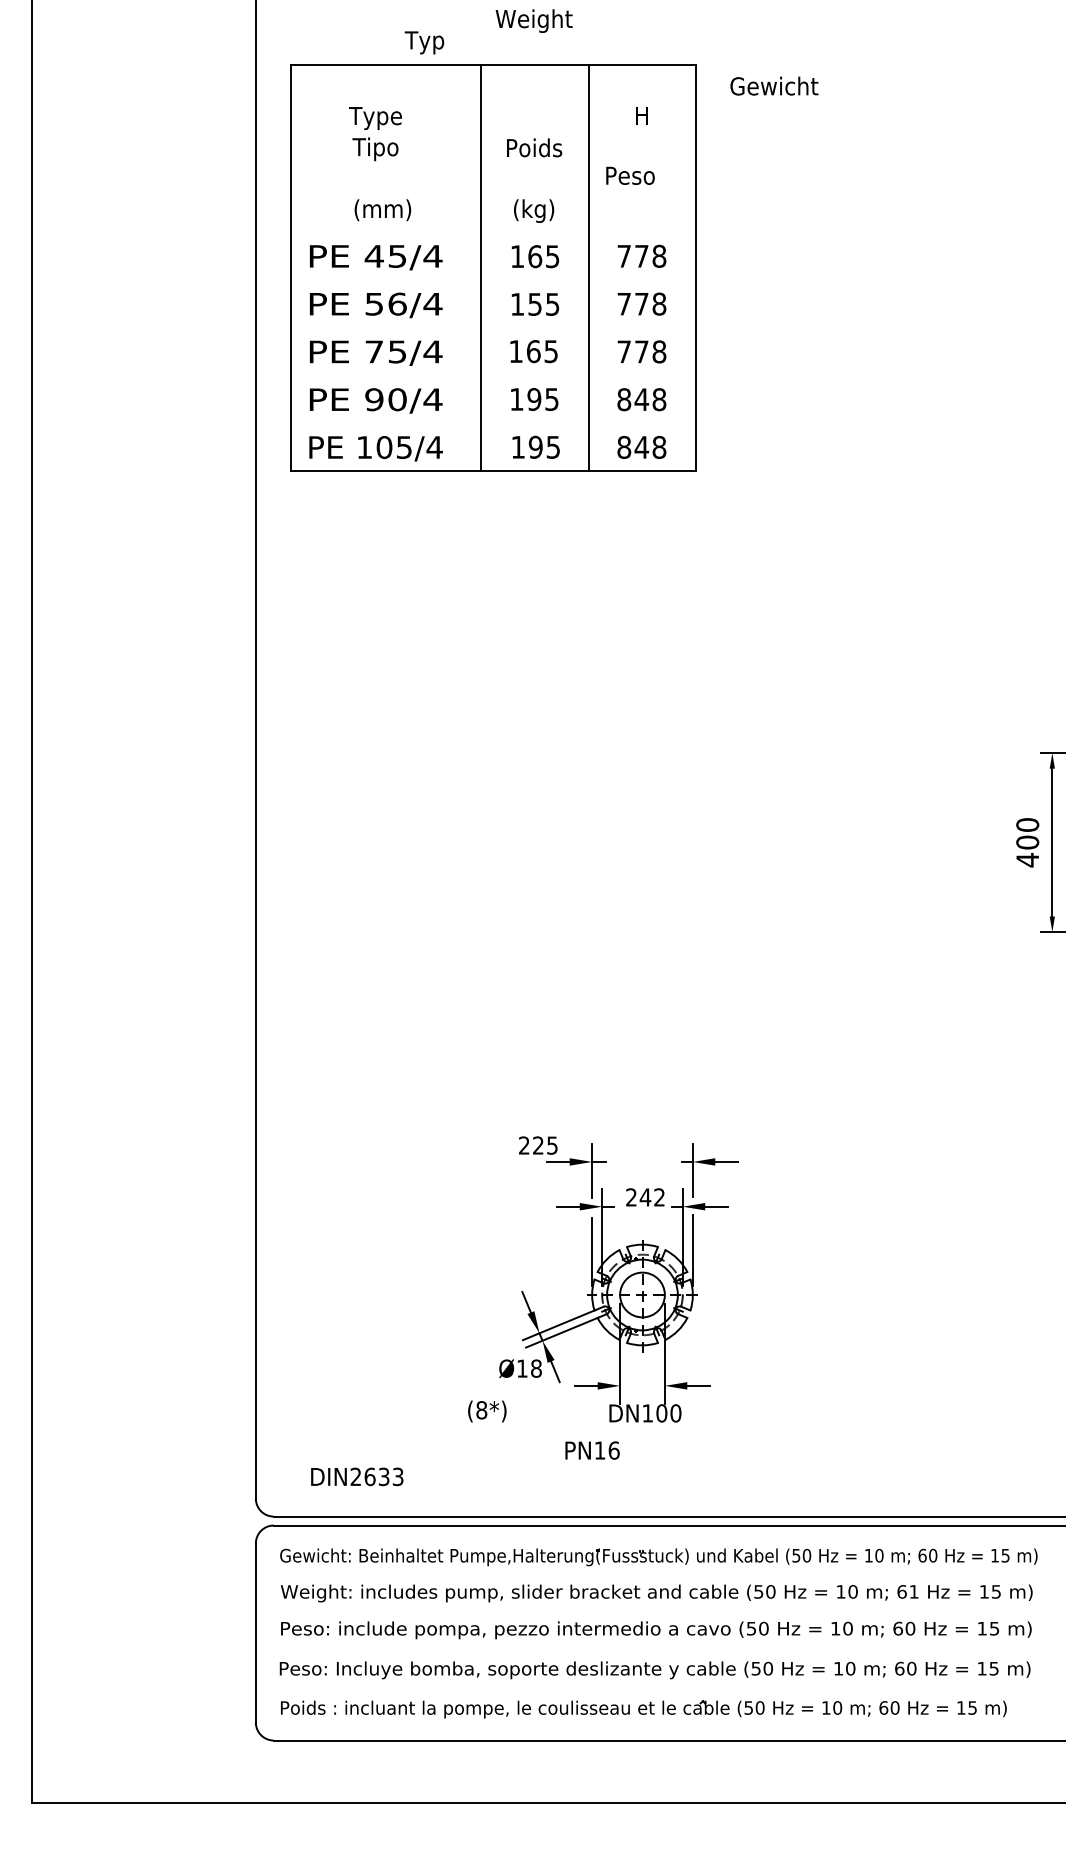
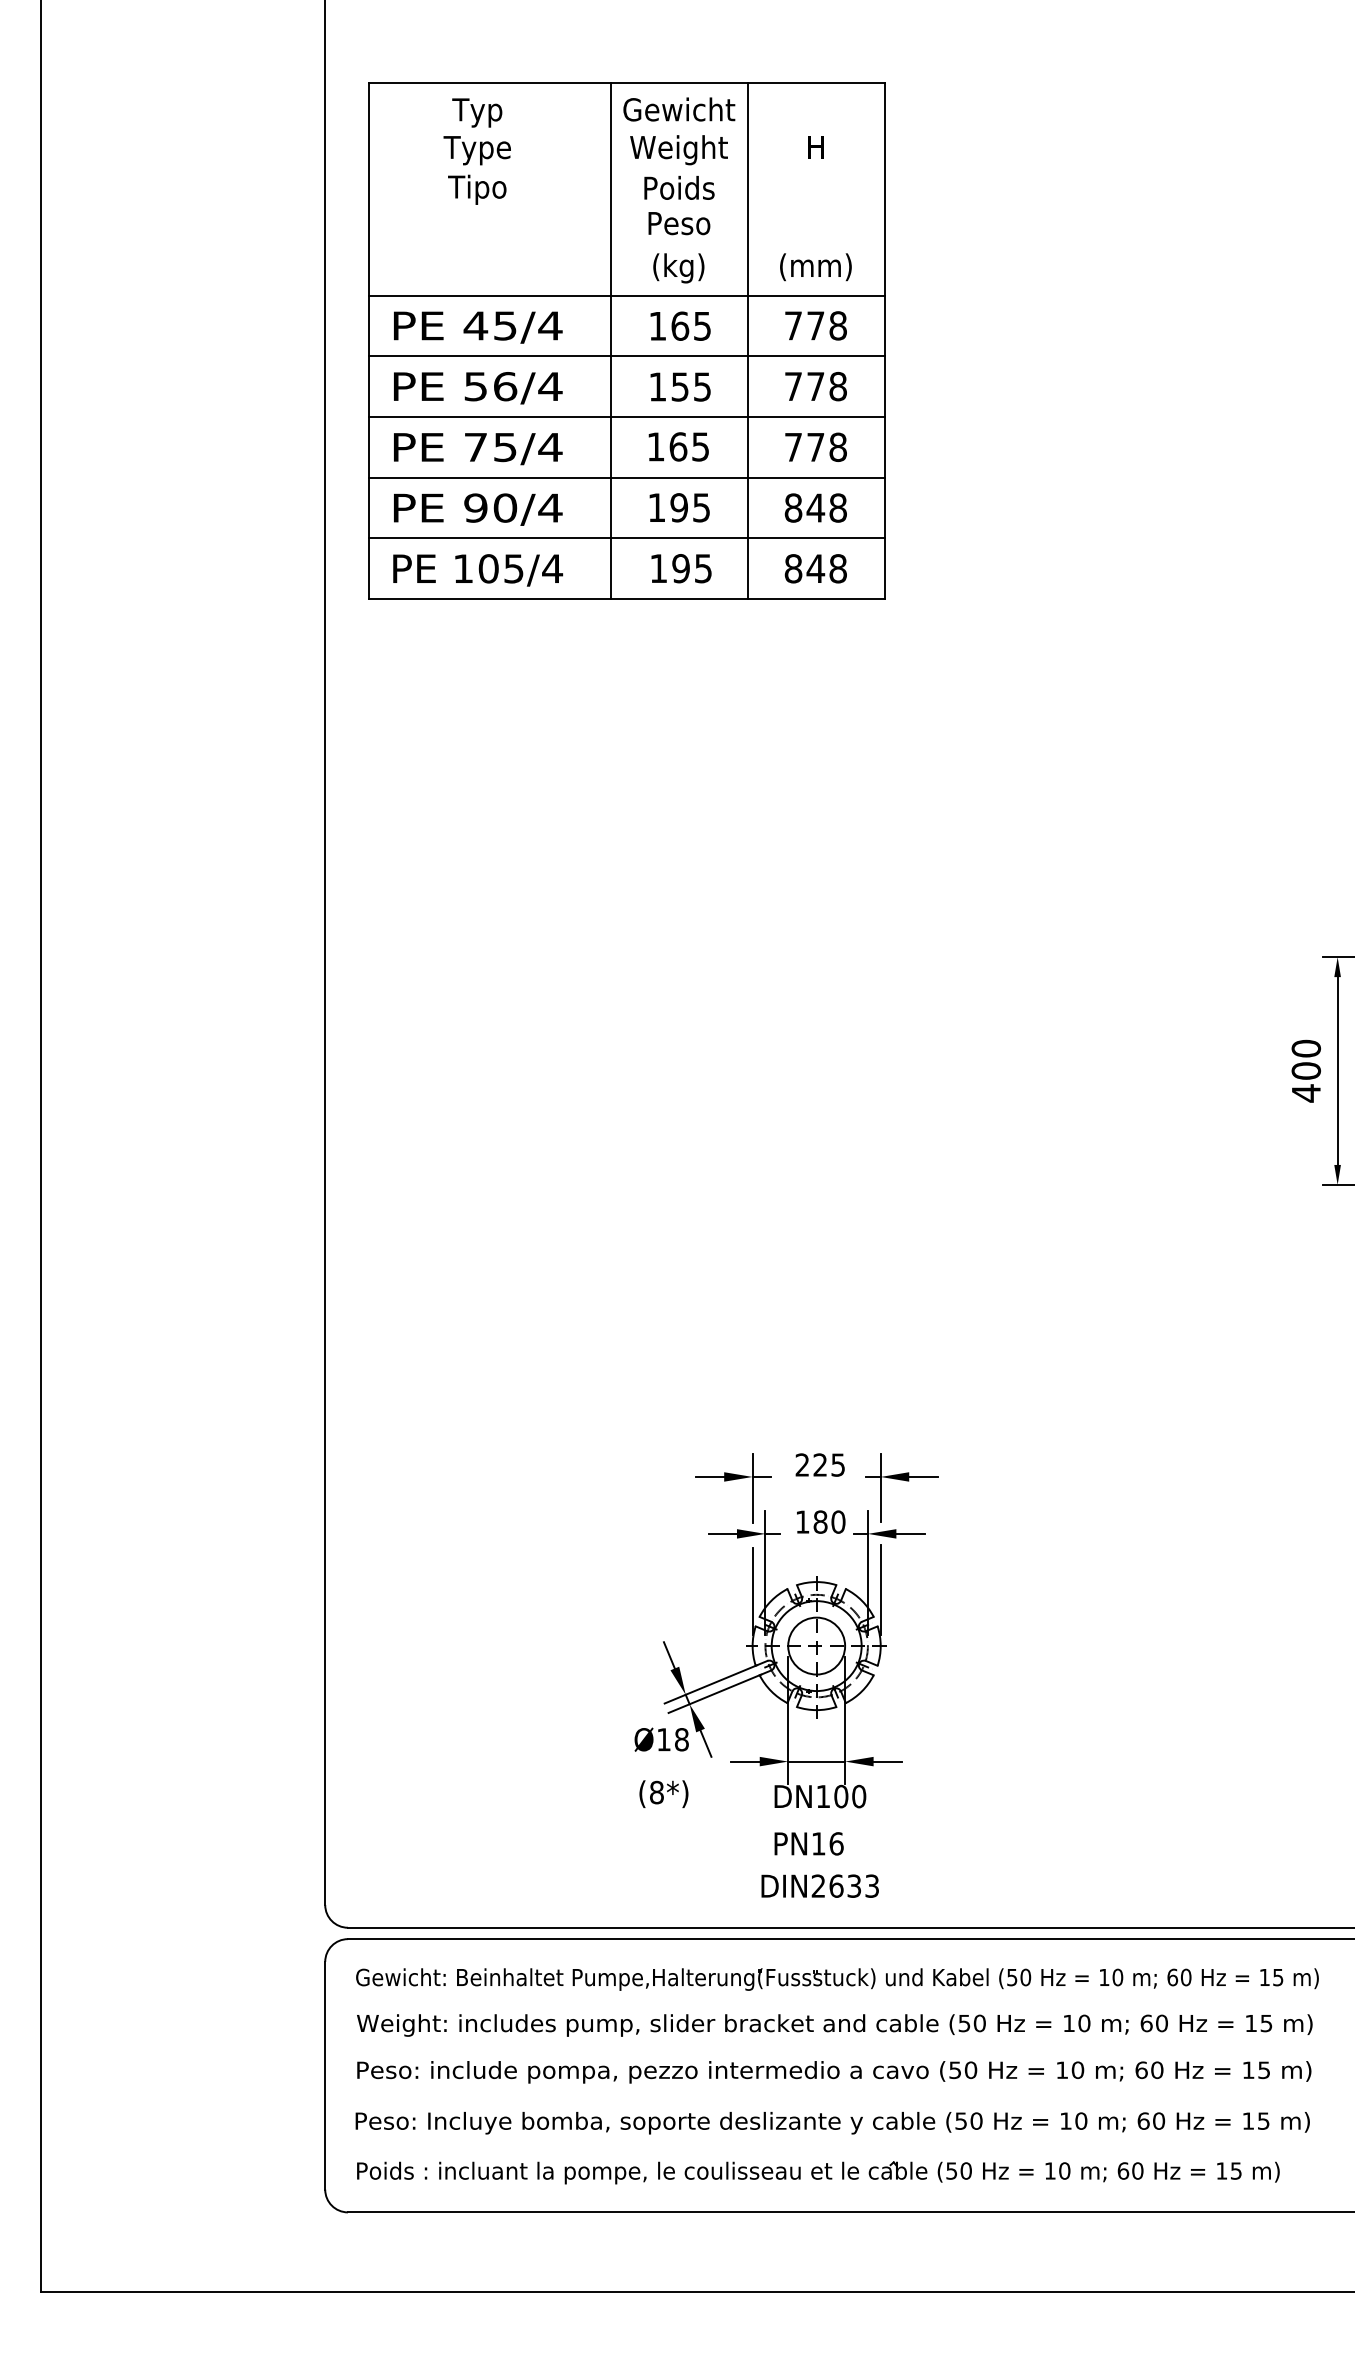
text: (533, 20) -> (678, 149), moved
text: (424, 42) -> (477, 112), moved
text: (774, 85) -> (679, 108), moved
text: (630, 175) -> (679, 223), moved
text: (382, 210) -> (815, 267), moved
line: (493, 232) -> (627, 295), added
line: (493, 280) -> (627, 356), added
line: (493, 328) -> (627, 417), added
line: (493, 375) -> (627, 477), added
line: (493, 423) -> (627, 538), added
text: (538, 1145) -> (820, 1464), moved
text: (645, 1197) -> (820, 1522), 242 -> 180
line: (642, 1385) -> (816, 1761), added
text: (487, 1411) -> (664, 1794), moved
text: (592, 1450) -> (809, 1843), moved
text: (357, 1476) -> (820, 1885), moved
text: (913, 1591) -> (1161, 2022), 61 -> 60

